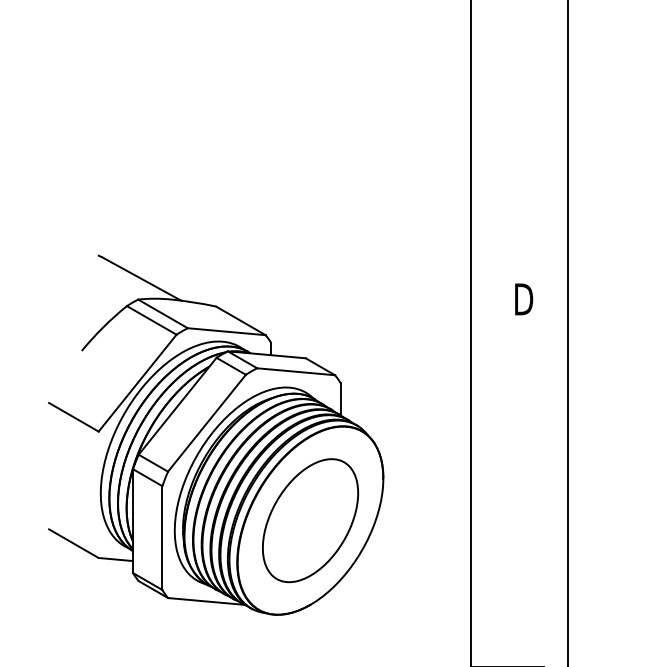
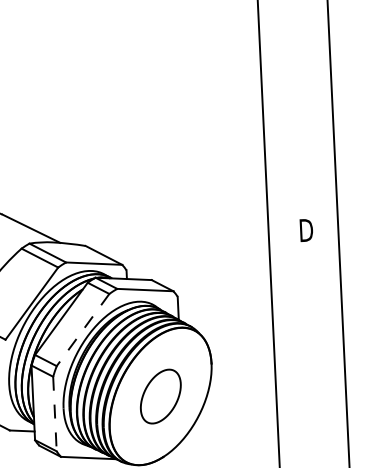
line: (206, 423) -> (82, 330), solid -> dashed
part: (310, 520) -> (160, 396), size x0.6
line: (162, 538) -> (55, 414), solid -> dashed

